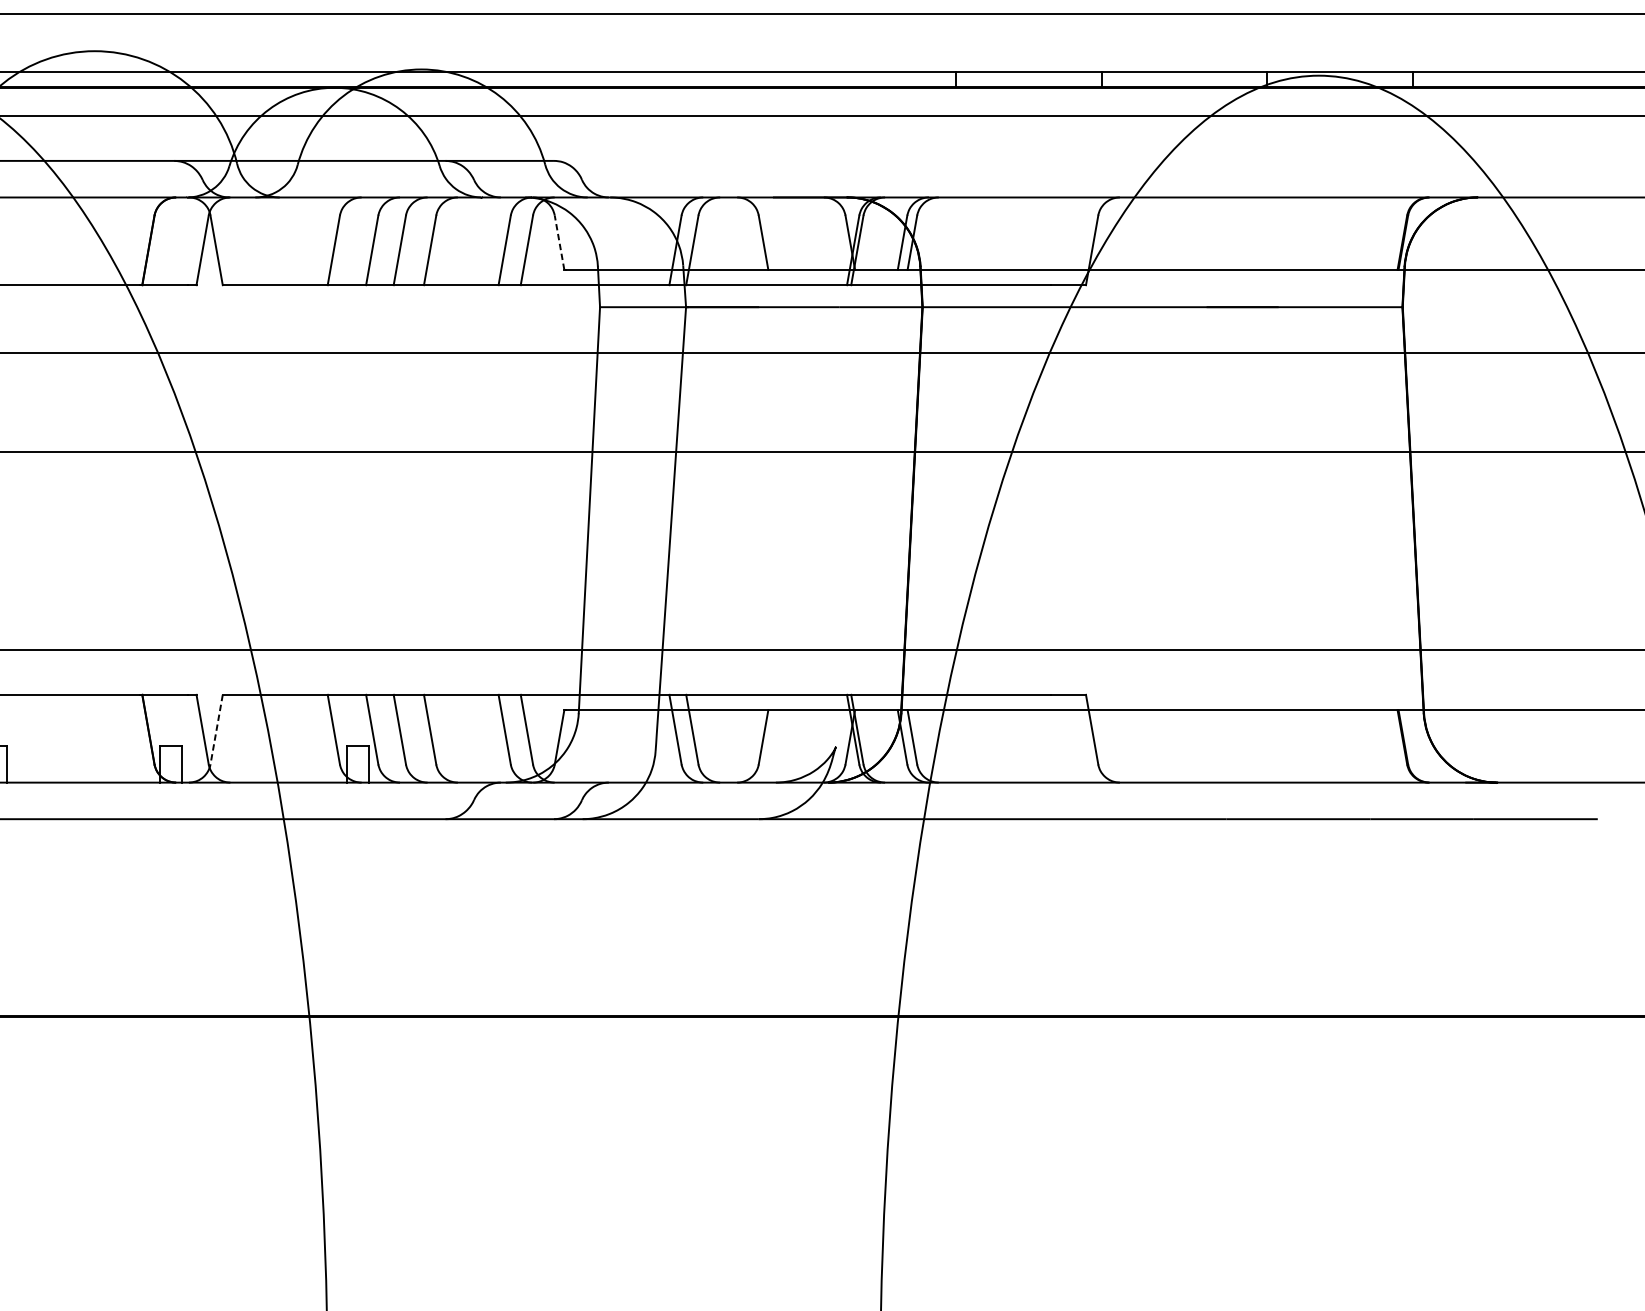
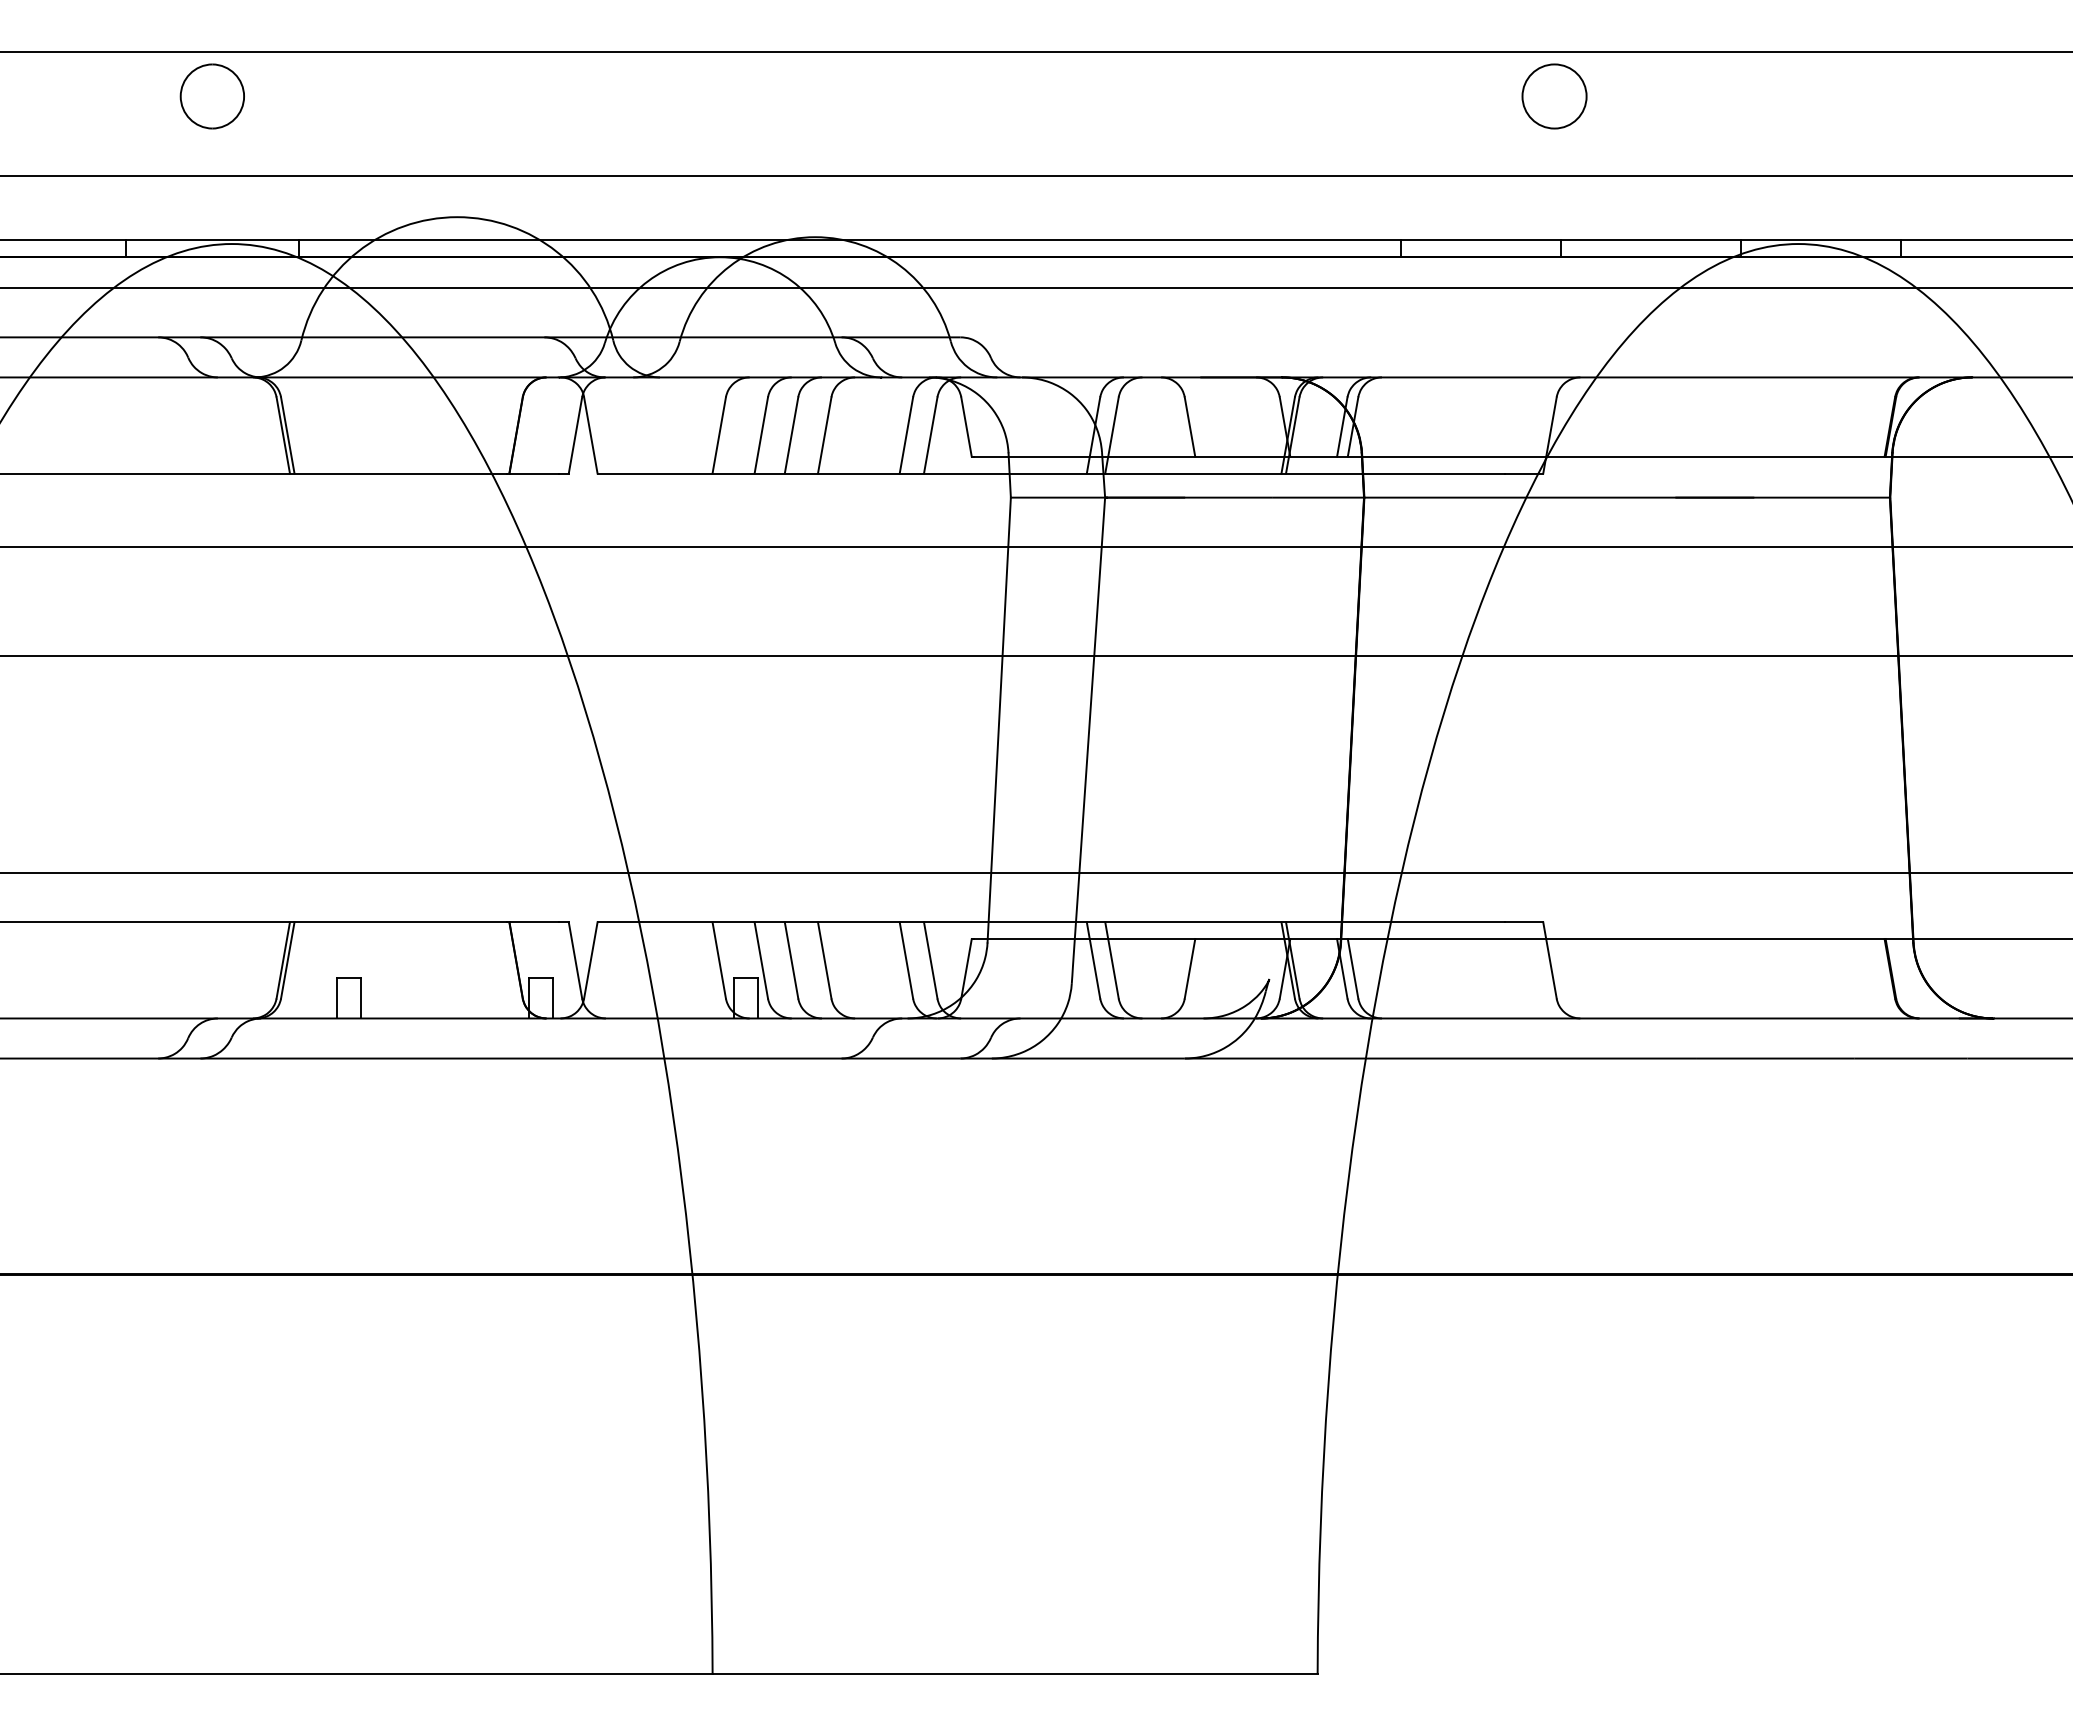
line: (559, 242) -> (966, 426), dashed -> solid
line: (216, 729) -> (590, 960), dashed -> solid

